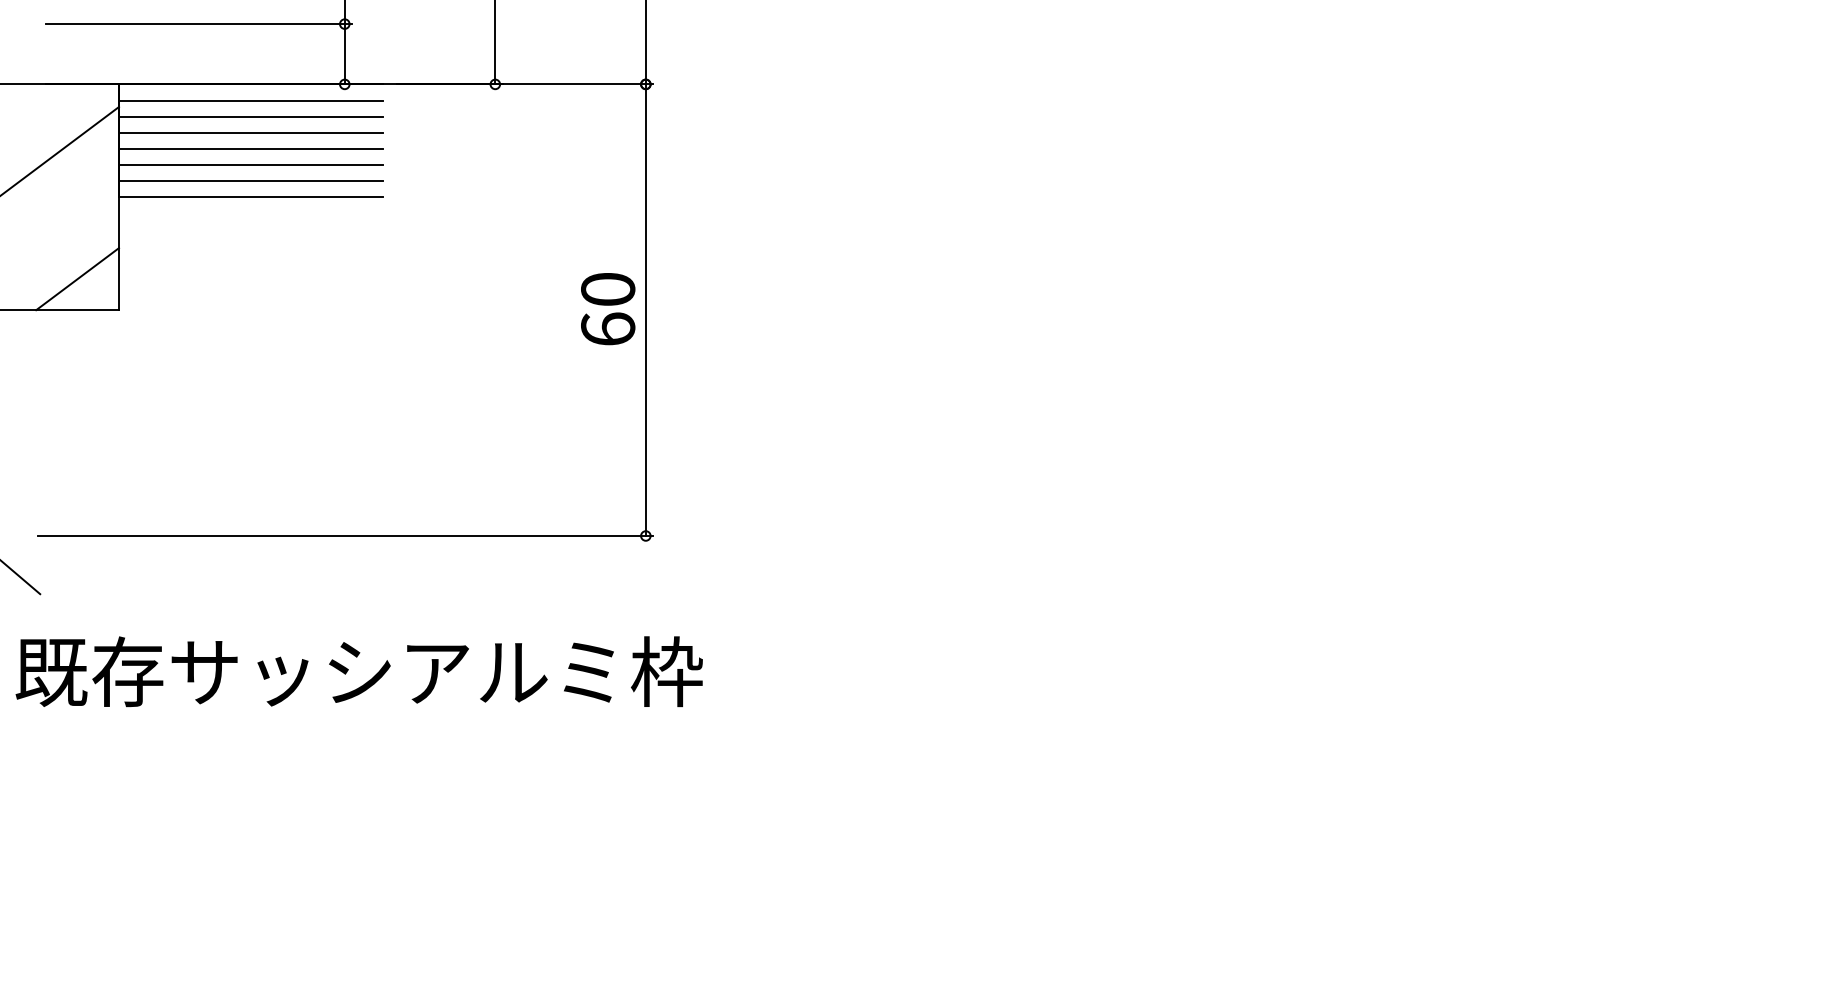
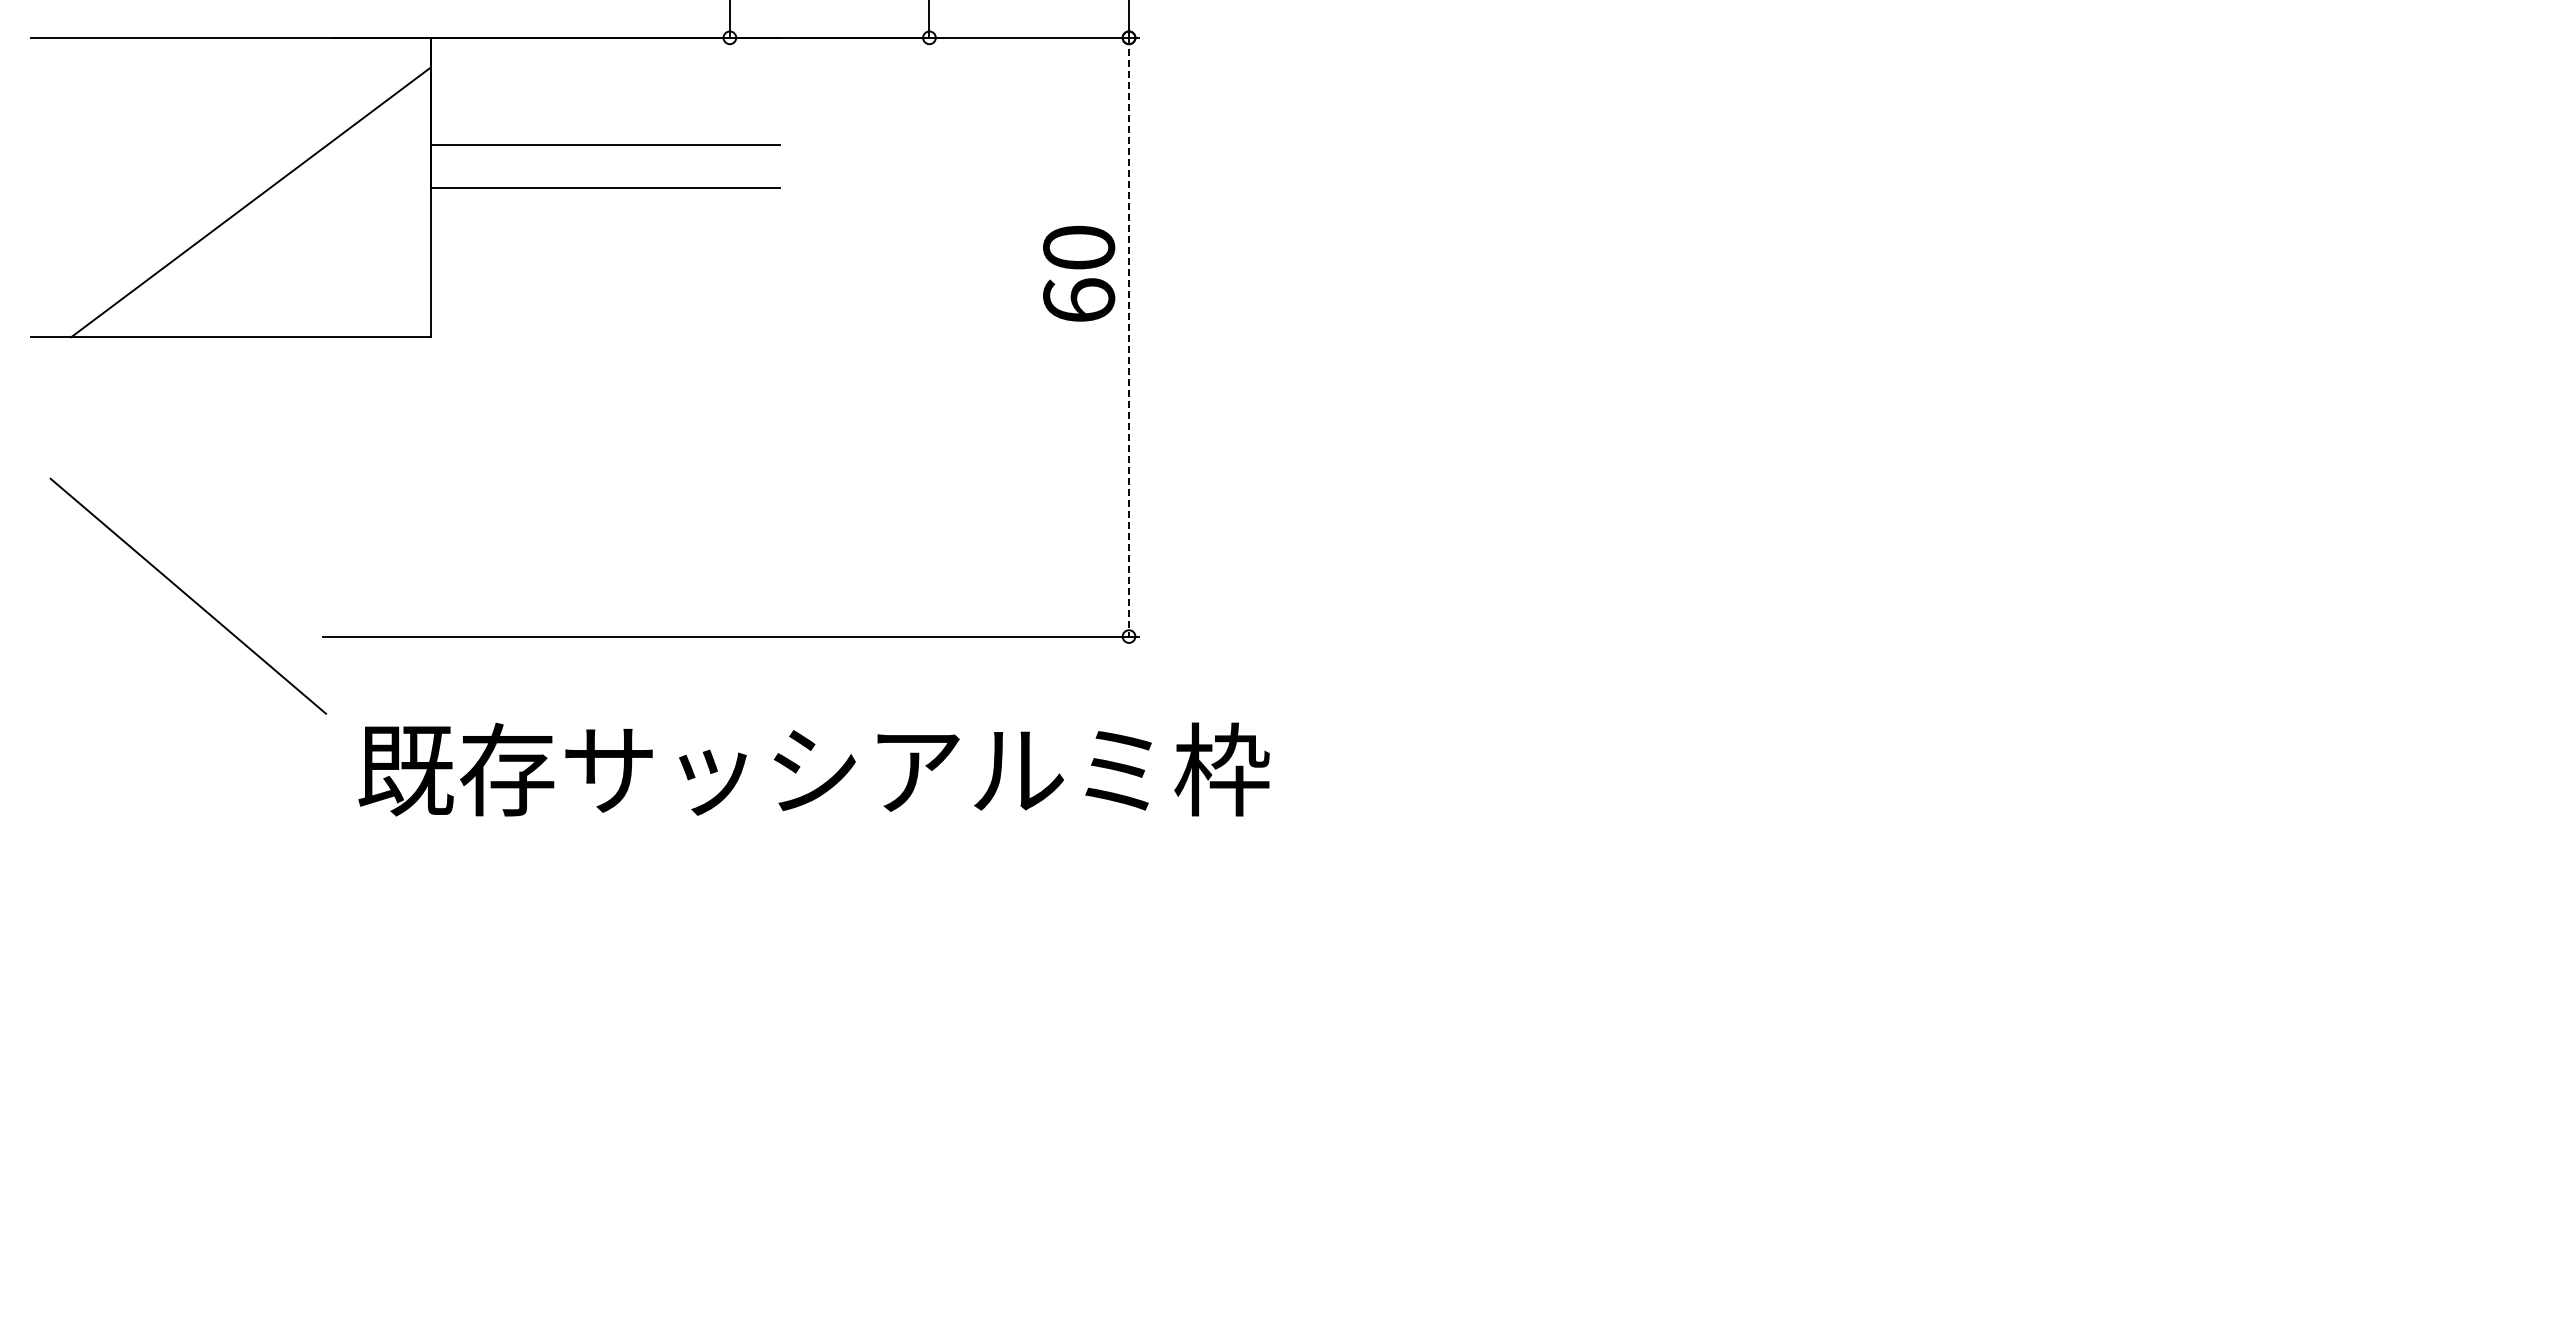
line: (250, 100) -> (604, 59), removed
line: (250, 116) -> (604, 80), removed
line: (250, 133) -> (604, 102), removed
line: (250, 149) -> (604, 123), removed
line: (250, 181) -> (604, 166), removed
line: (77, 278) -> (375, 295), removed
text: (608, 308) -> (1079, 273), moved
line: (646, 310) -> (1129, 337), solid -> dashed
text: (358, 671) -> (813, 769), moved

